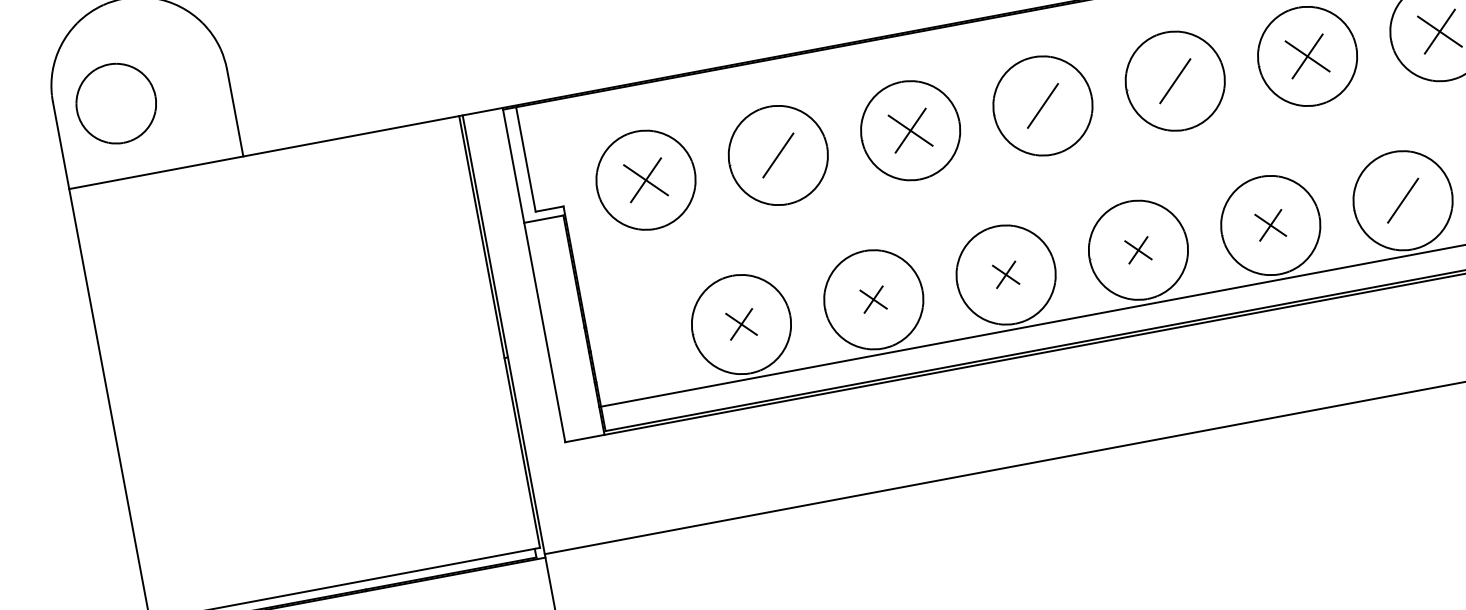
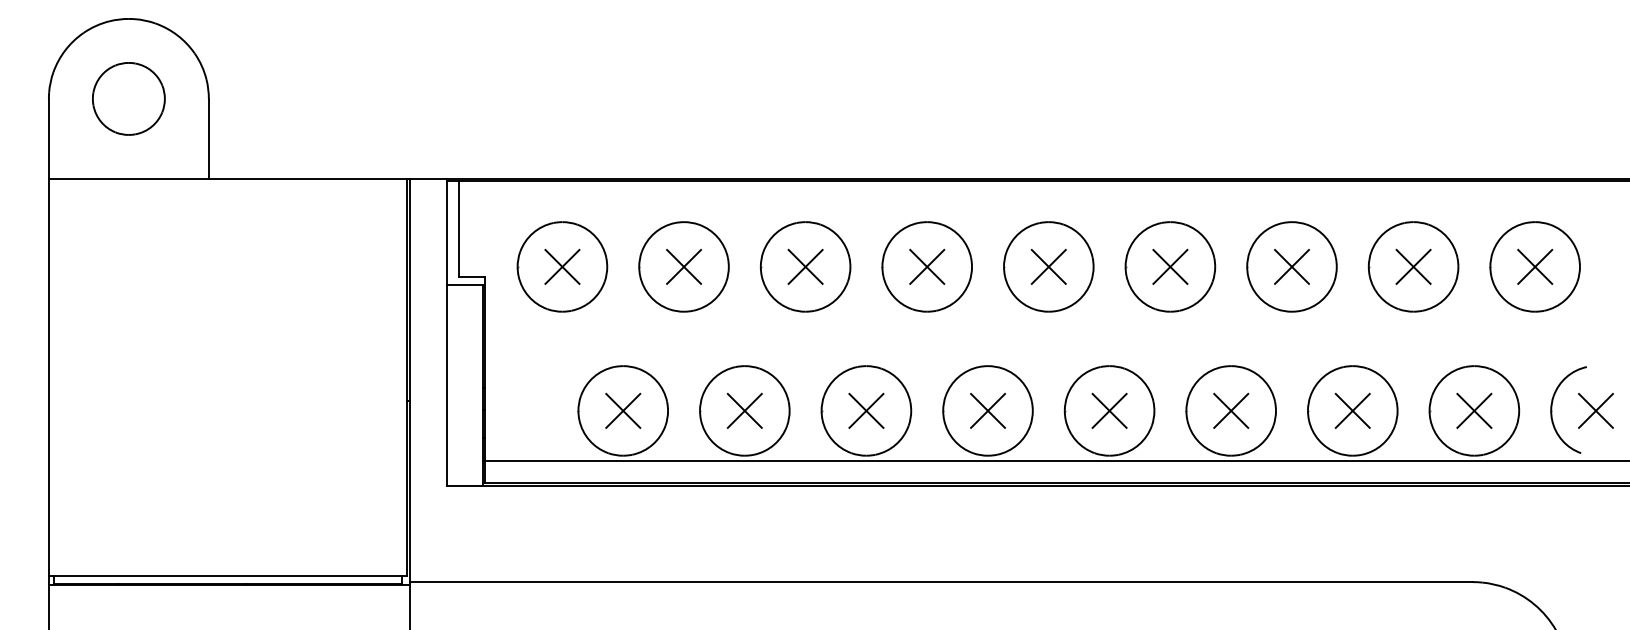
line: (1174, 80) -> (1048, 266), added
part: (115, 103) -> (128, 98), moved
line: (1043, 105) -> (927, 266), added
line: (778, 154) -> (684, 266), added
line: (1403, 200) -> (1231, 410), added
part: (1270, 225) -> (1109, 410), size x1.43
part: (1137, 249) -> (987, 410), size x1.67
part: (1006, 274) -> (866, 410), size x1.67
part: (873, 299) -> (744, 410), size x1.67
part: (741, 324) -> (623, 410), size x1.43

